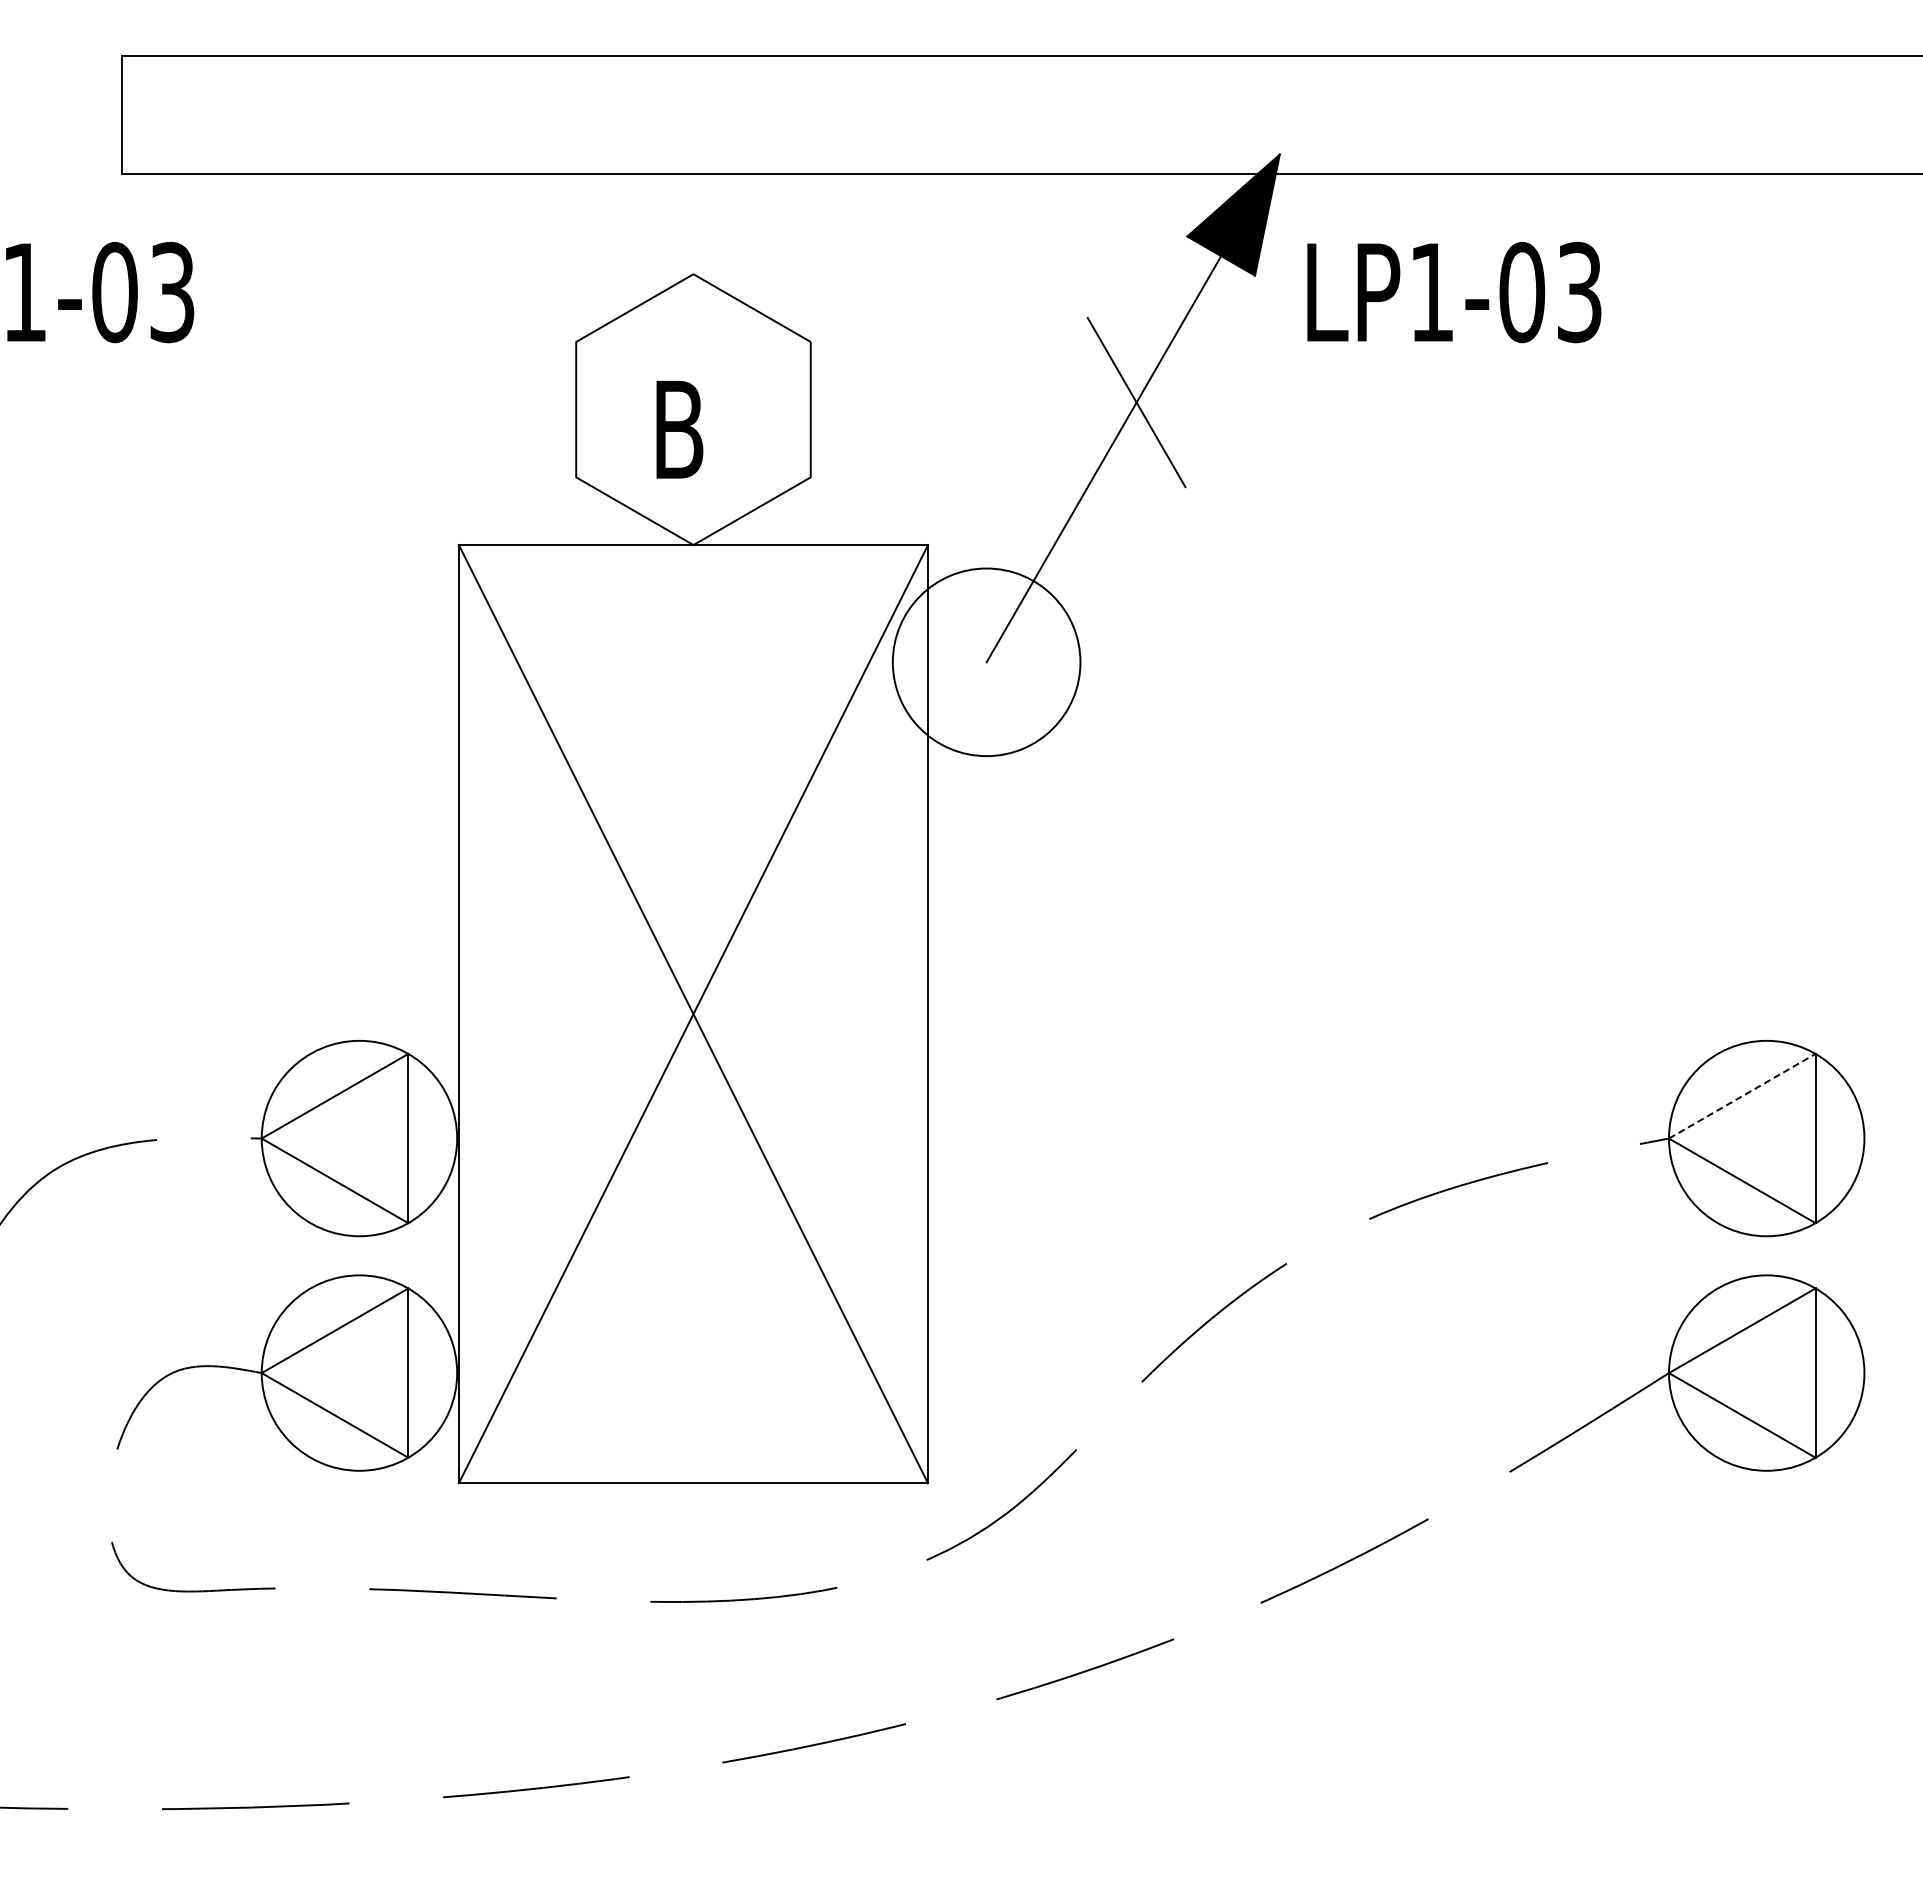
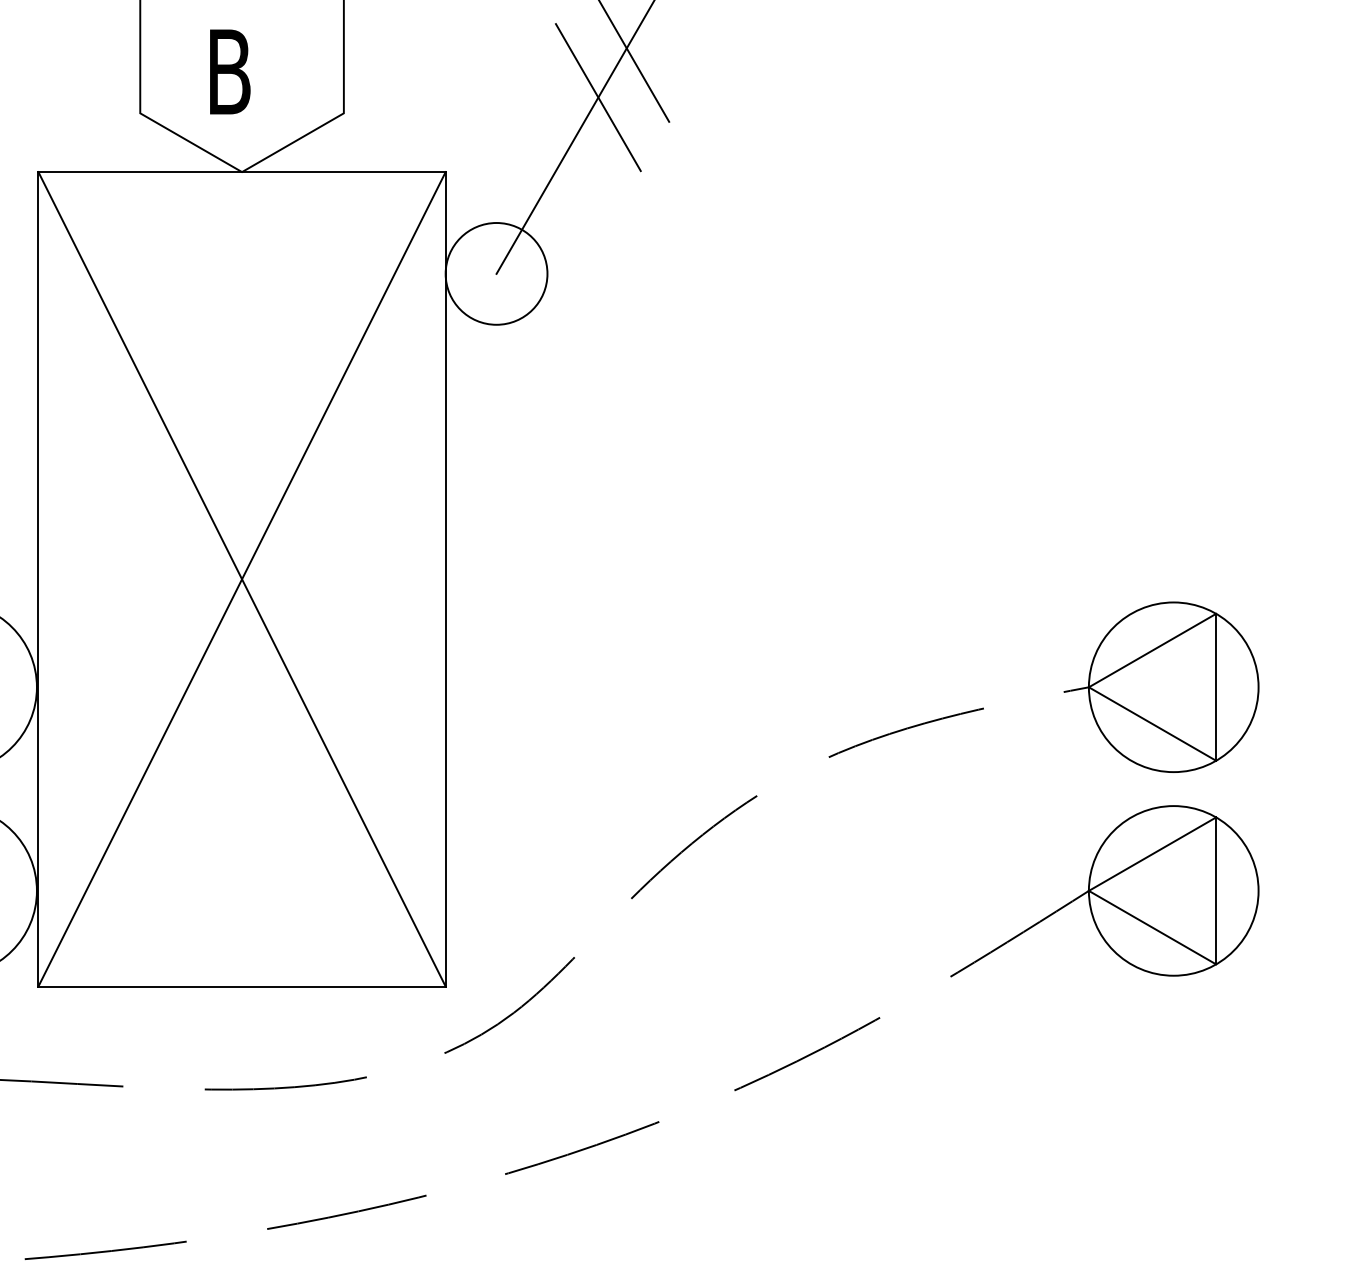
line: (1103, 458) -> (598, 96), added
circle: (986, 661) -> (496, 273), size x0.62
line: (1742, 1096) -> (1152, 650), dashed -> solid

